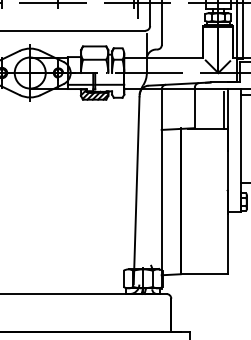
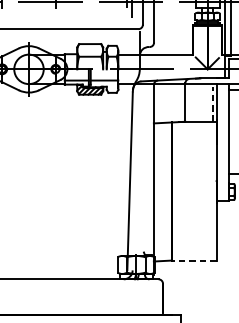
line: (223, 109) -> (212, 104), solid -> dashed
line: (204, 274) -> (194, 260), solid -> dashed

